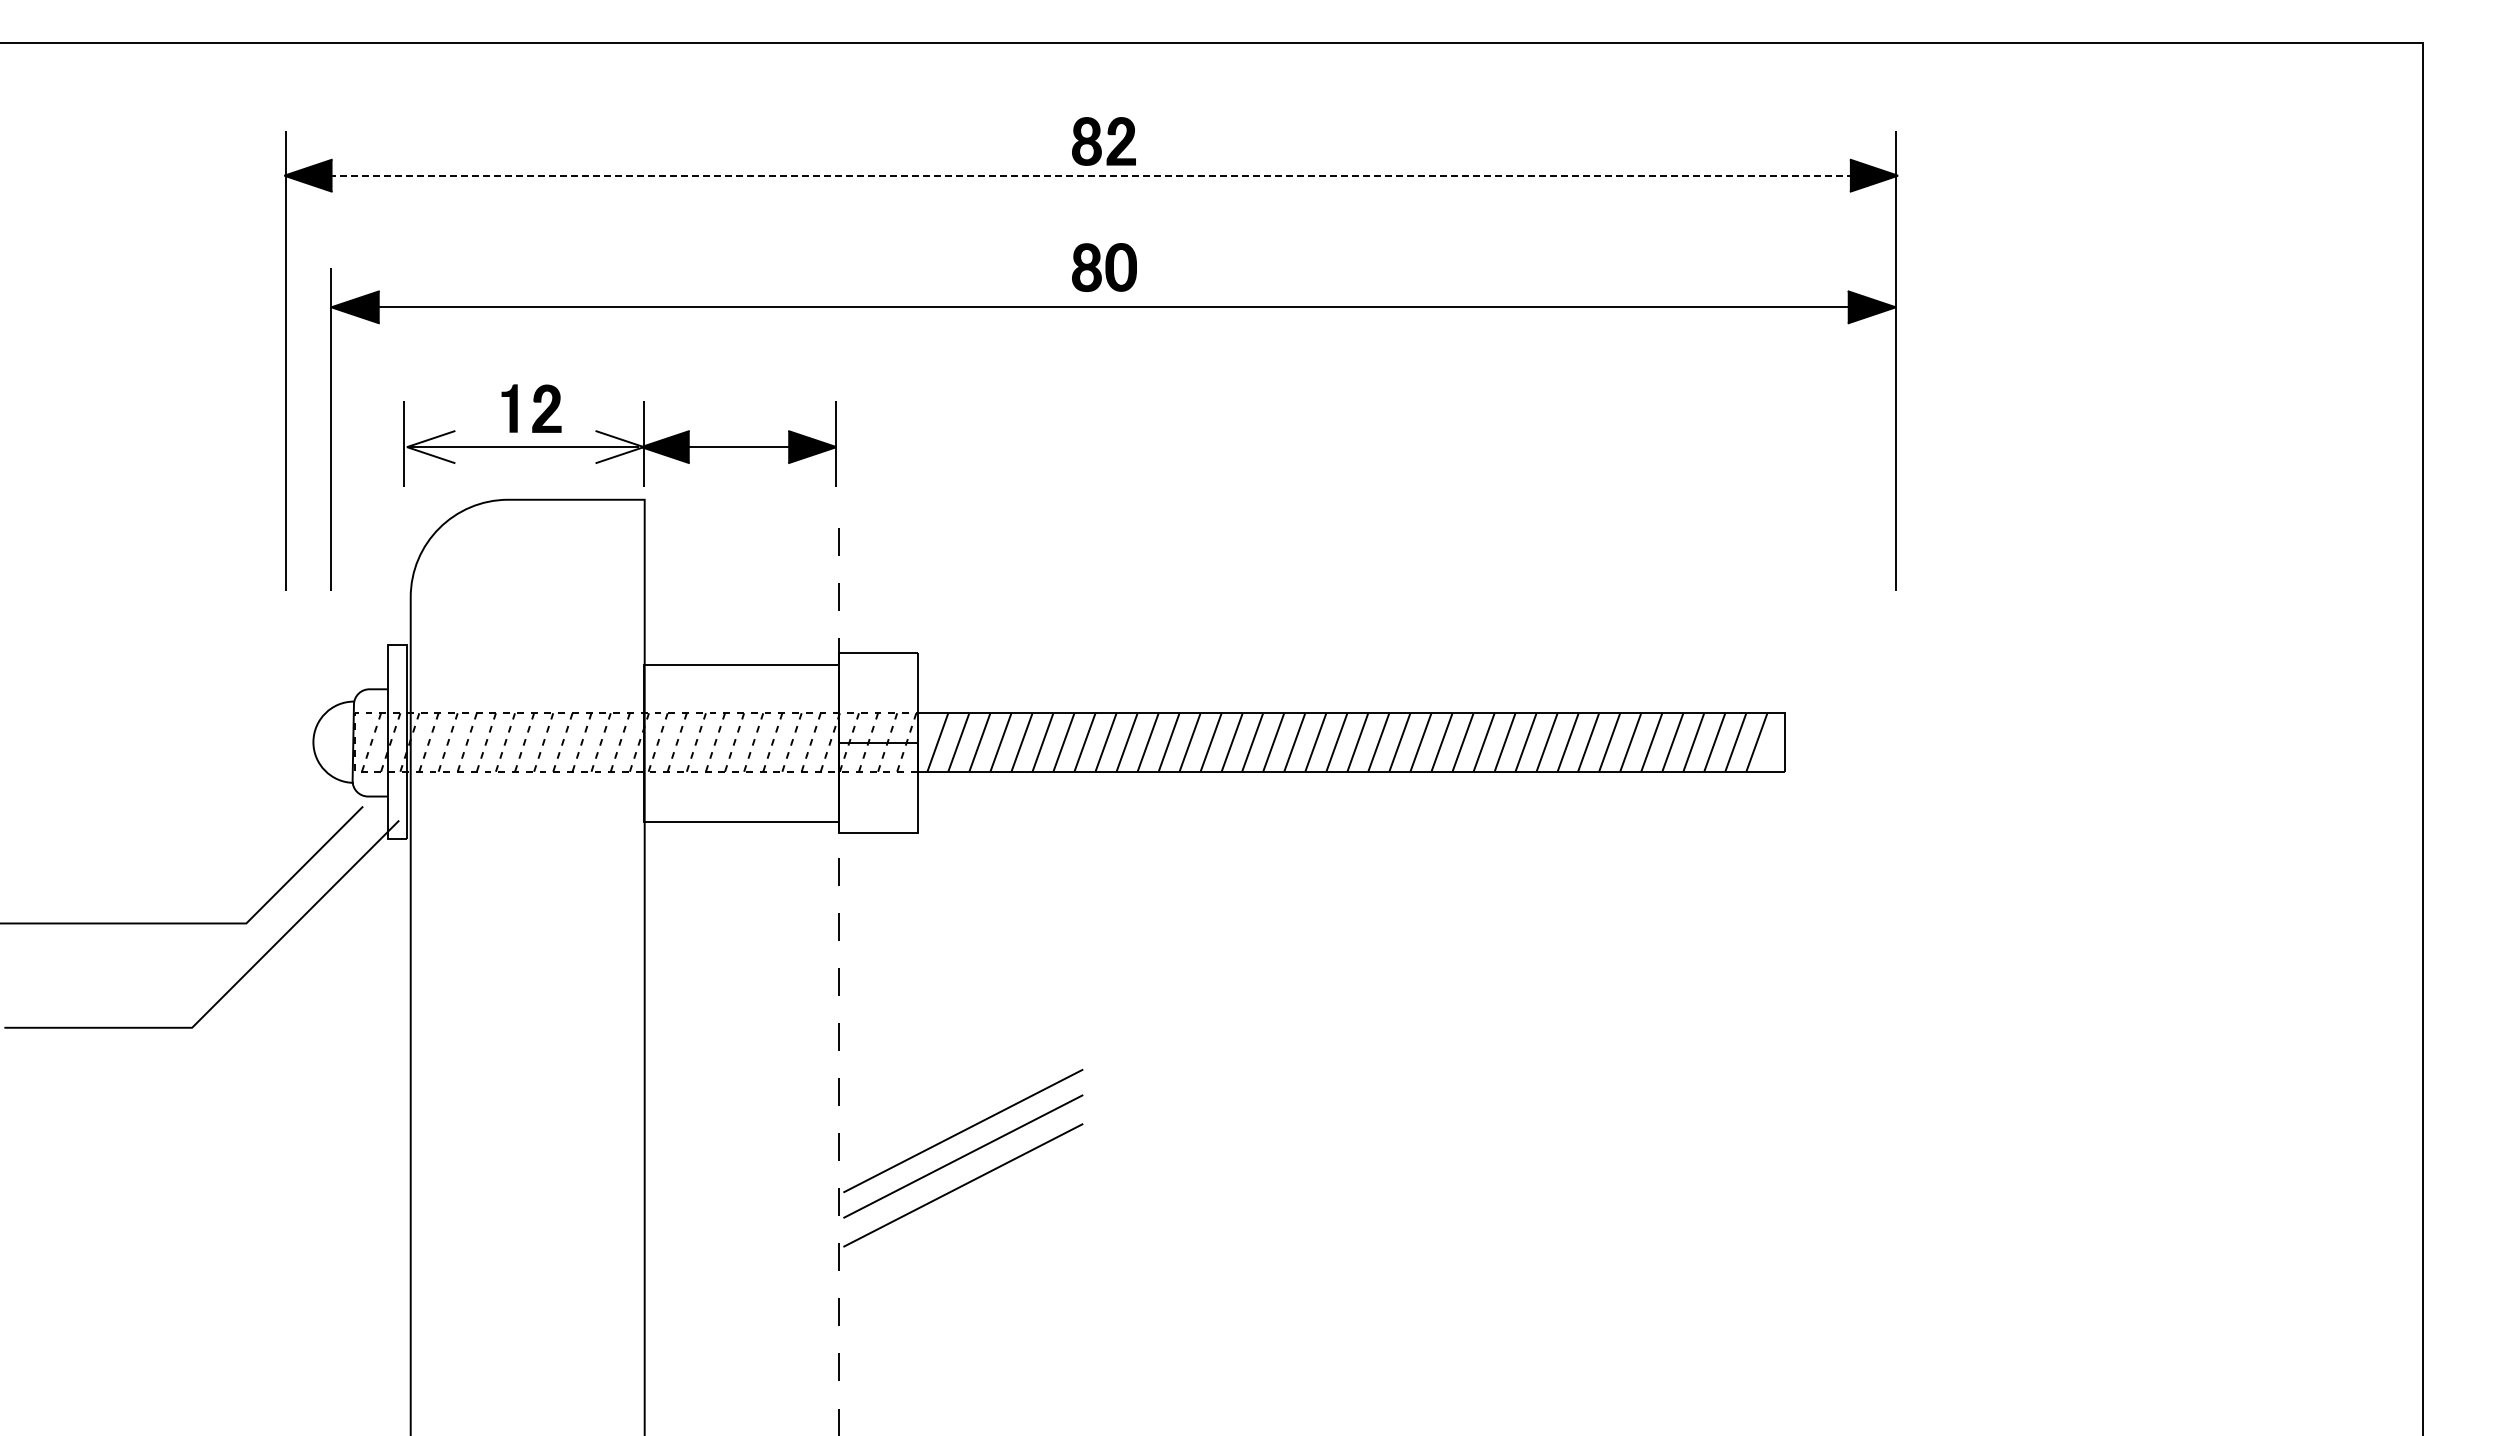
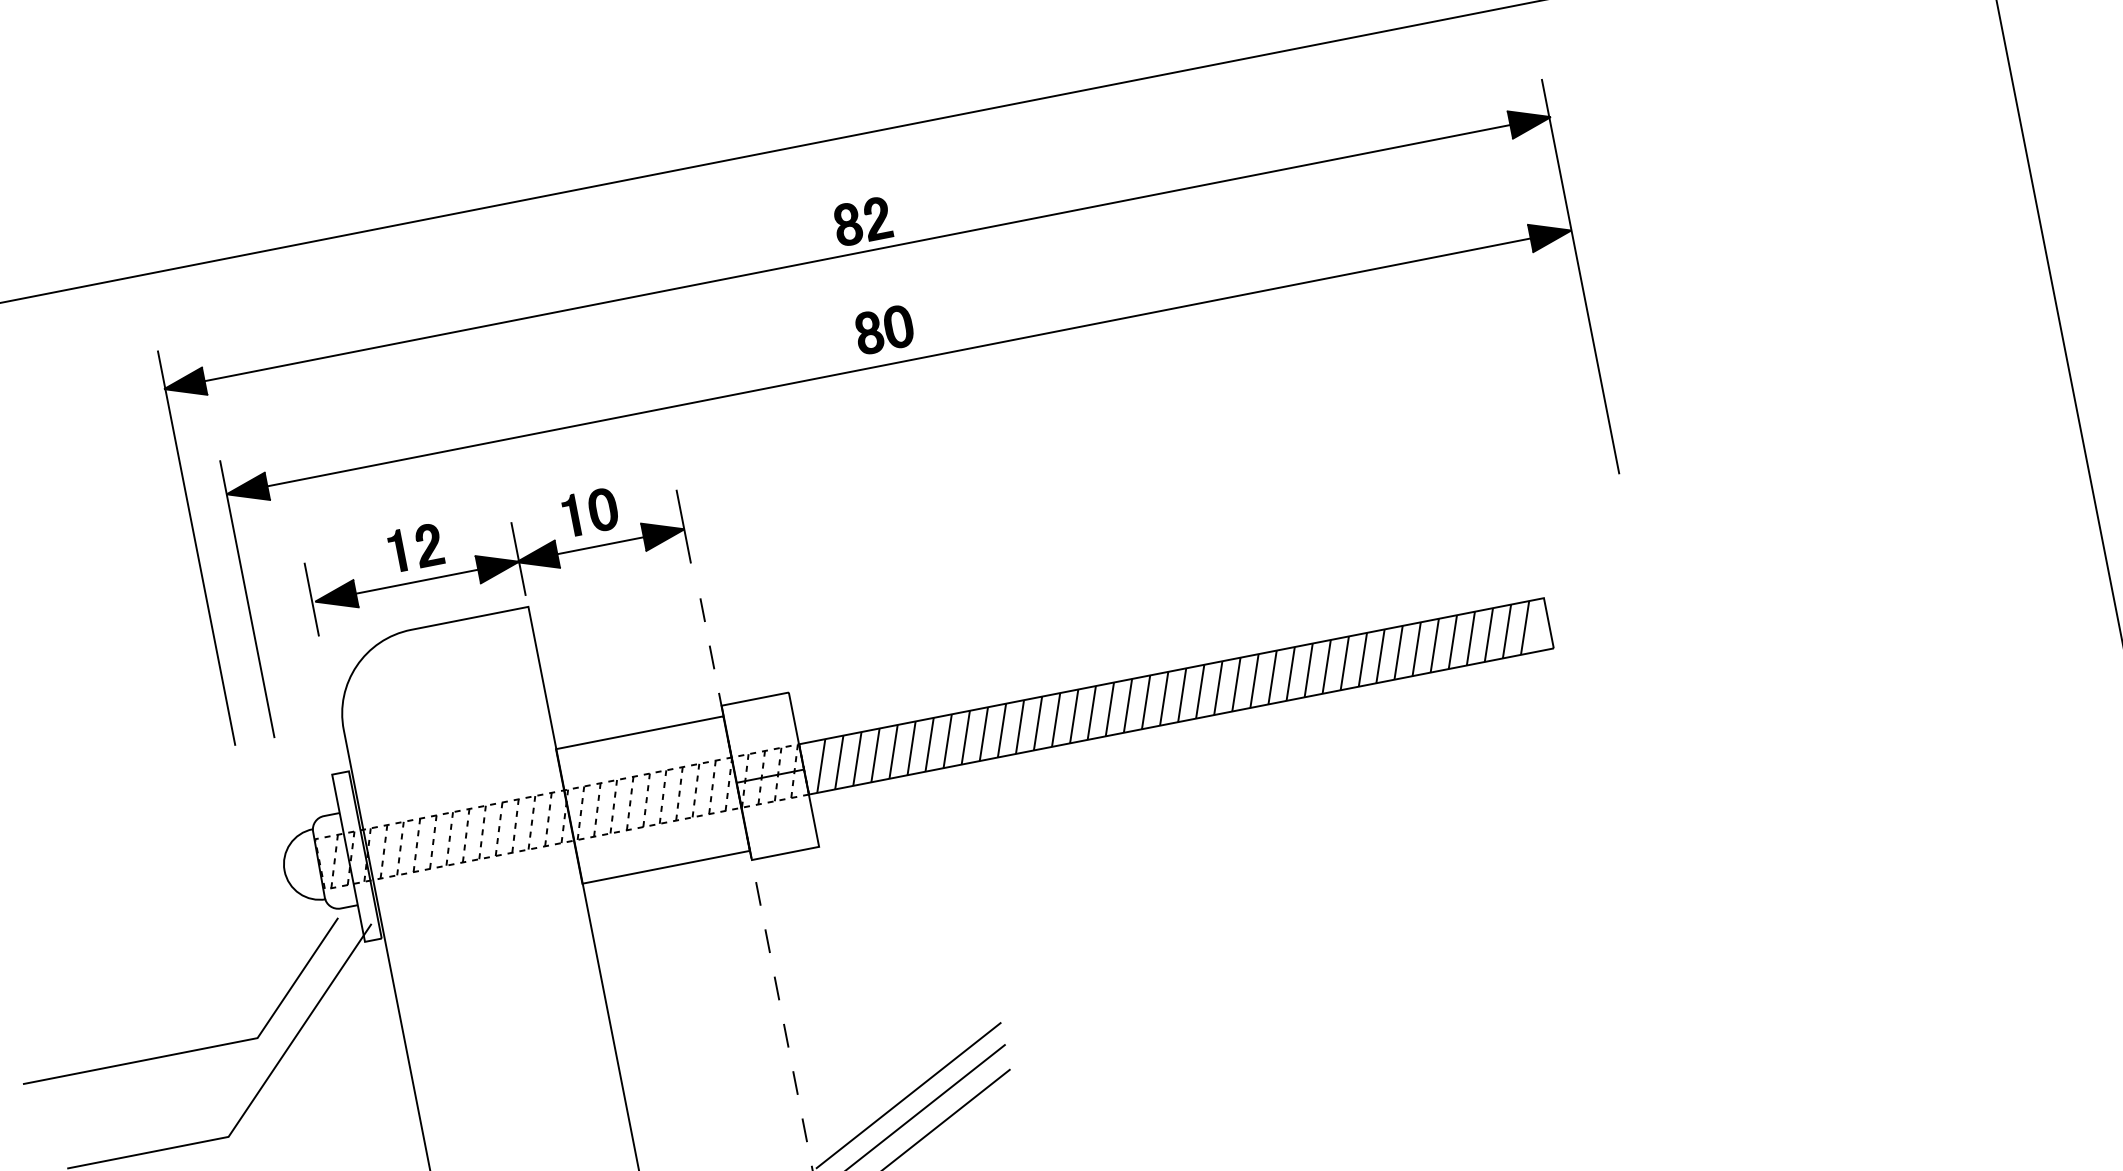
line: (1089, 175) -> (855, 253), dashed -> solid
part: (734, 407) -> (590, 512), added
fill: (431, 446) -> (336, 597), added
fill: (619, 446) -> (497, 565), added

